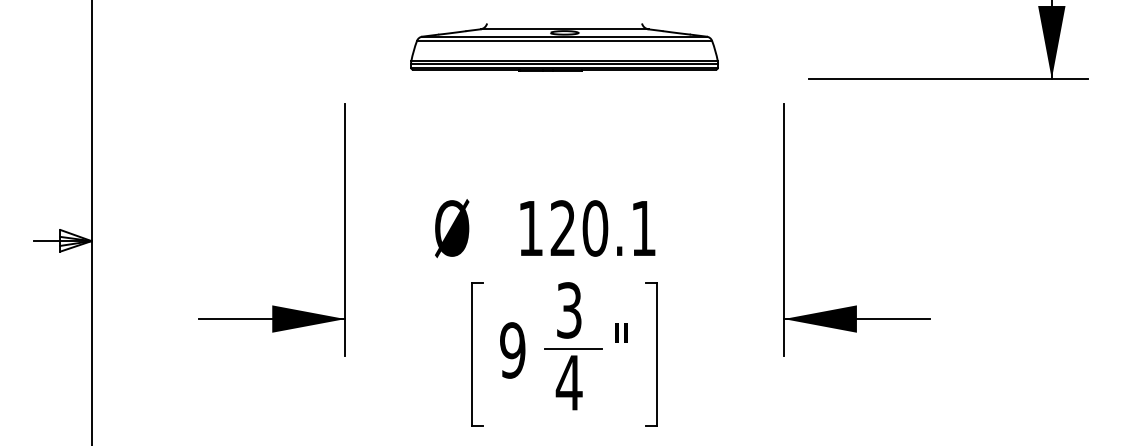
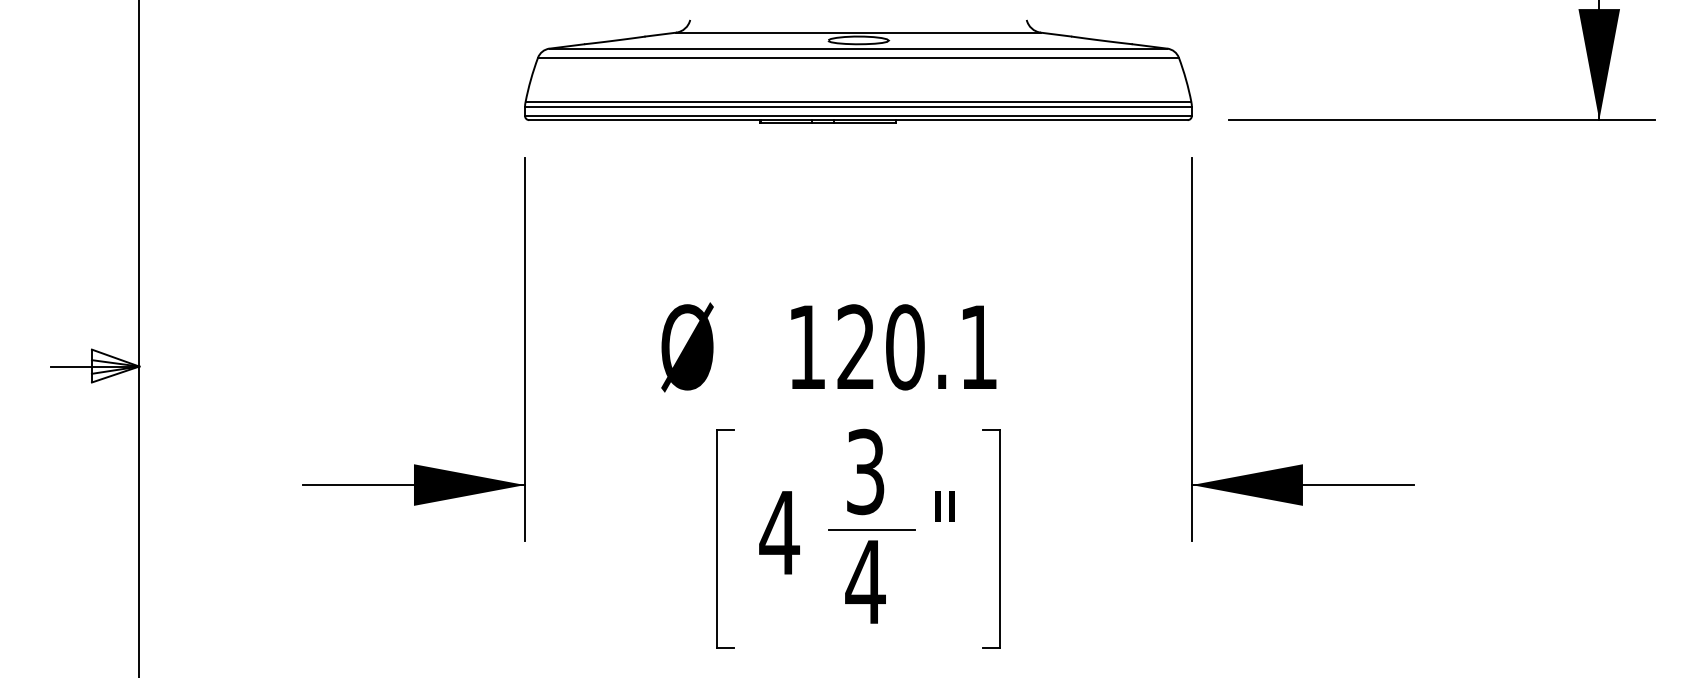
part: (564, 47) -> (858, 72), size x1.43
text: (512, 350) -> (779, 532), 9 -> 4

